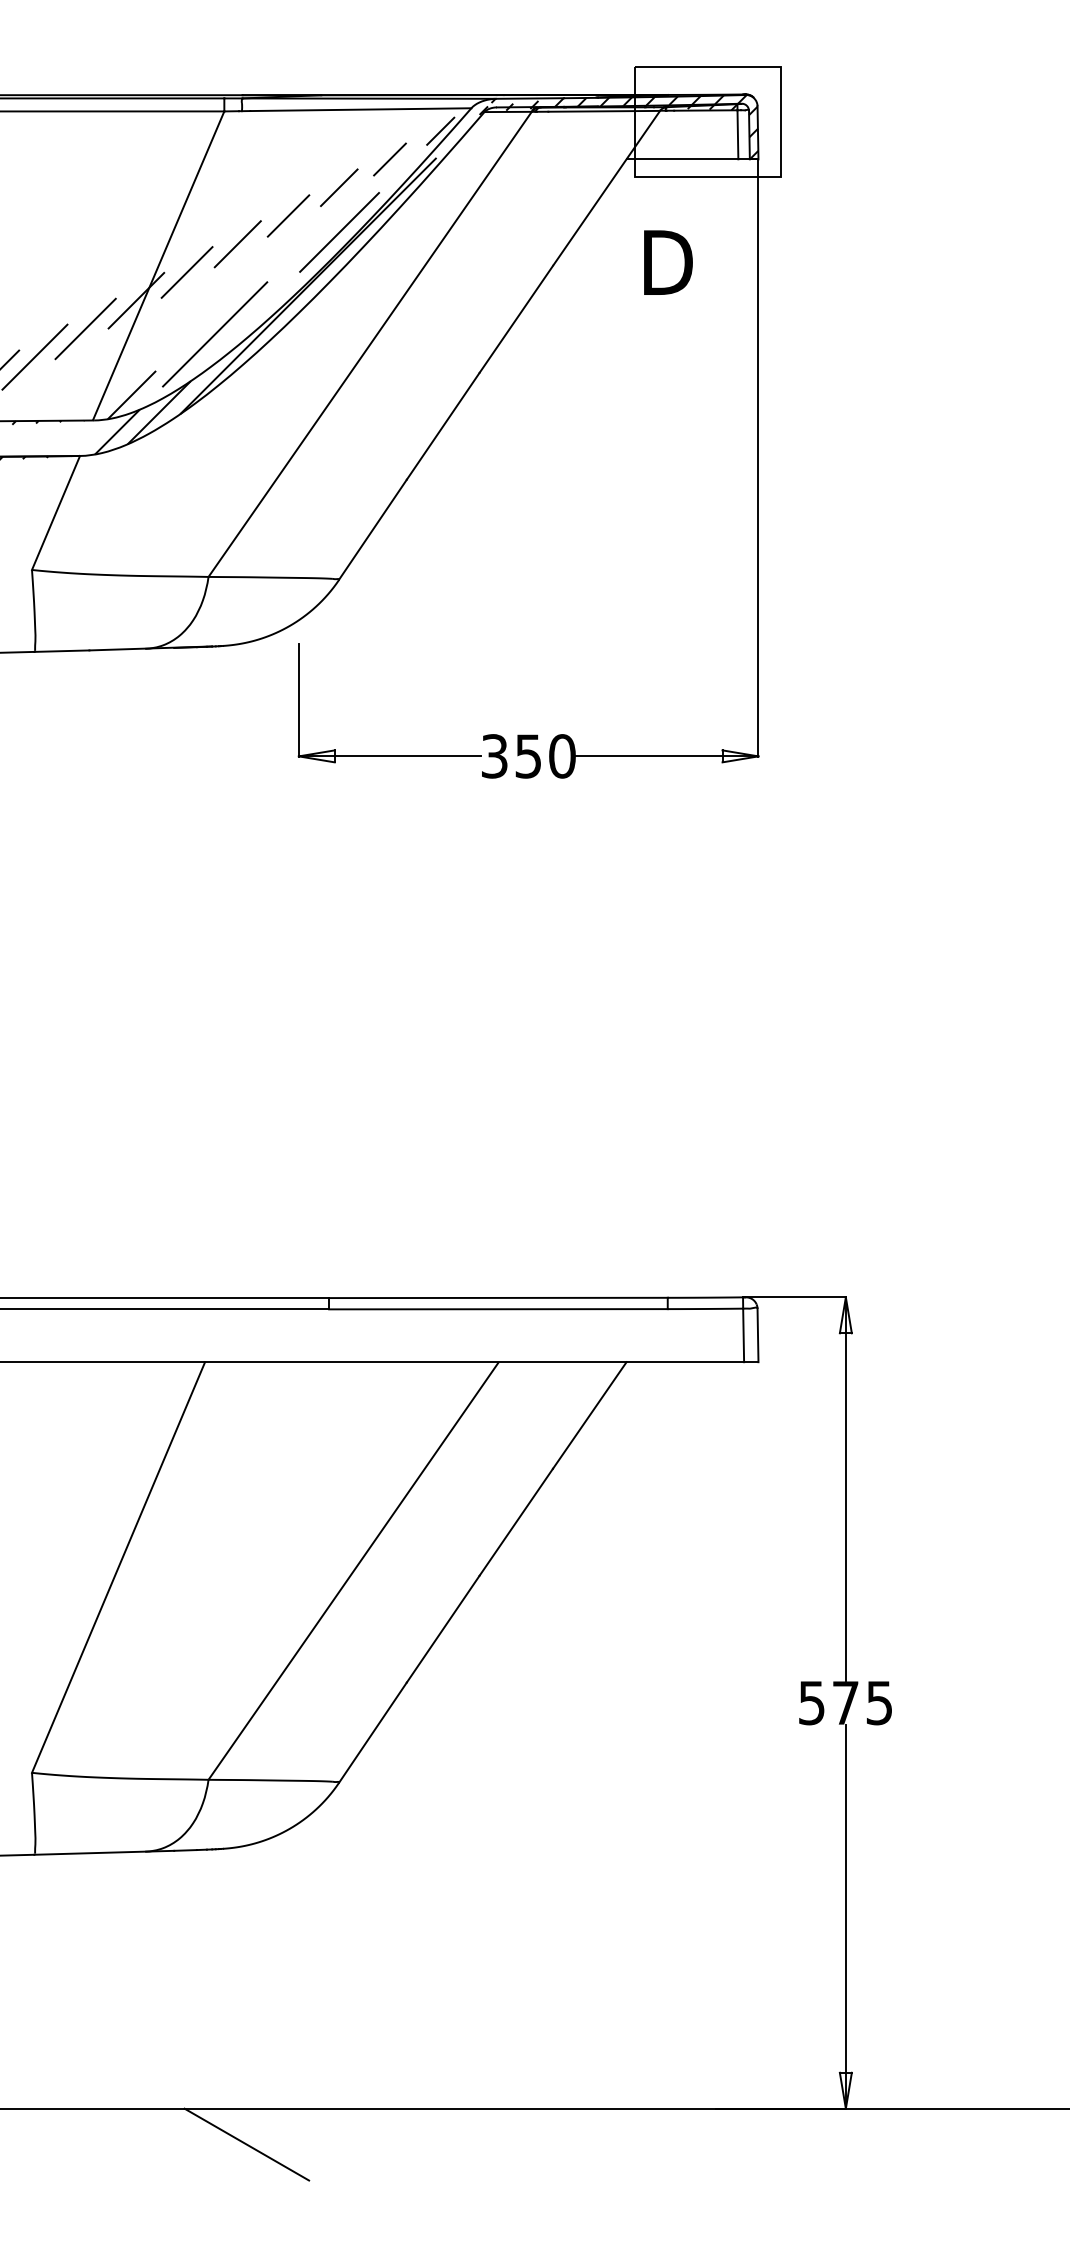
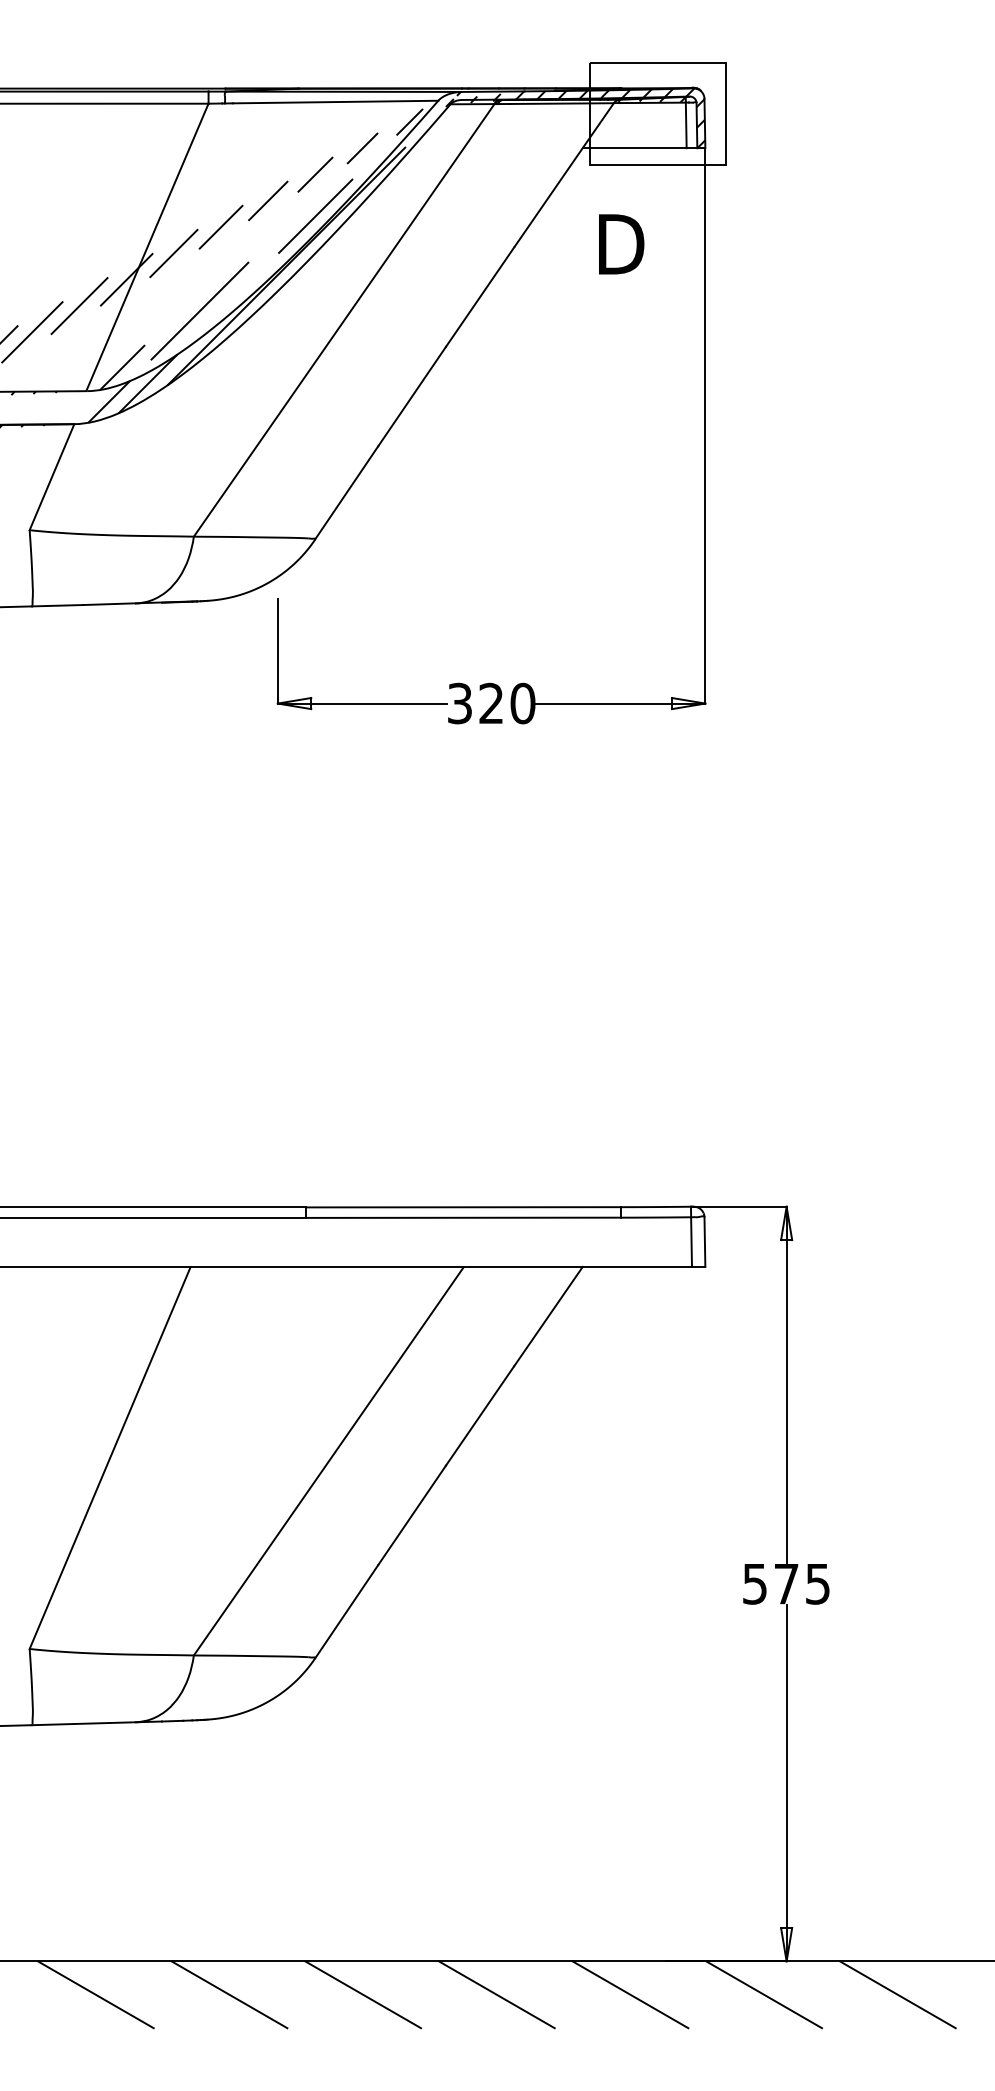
text: (527, 756) -> (490, 703), 350 -> 320
line: (102, 2144) -> (95, 1994), added
line: (390, 2144) -> (363, 1994), added
line: (534, 2144) -> (497, 1994), added
line: (677, 2144) -> (630, 1994), added
line: (821, 2144) -> (763, 1994), added
line: (965, 2144) -> (897, 1994), added

